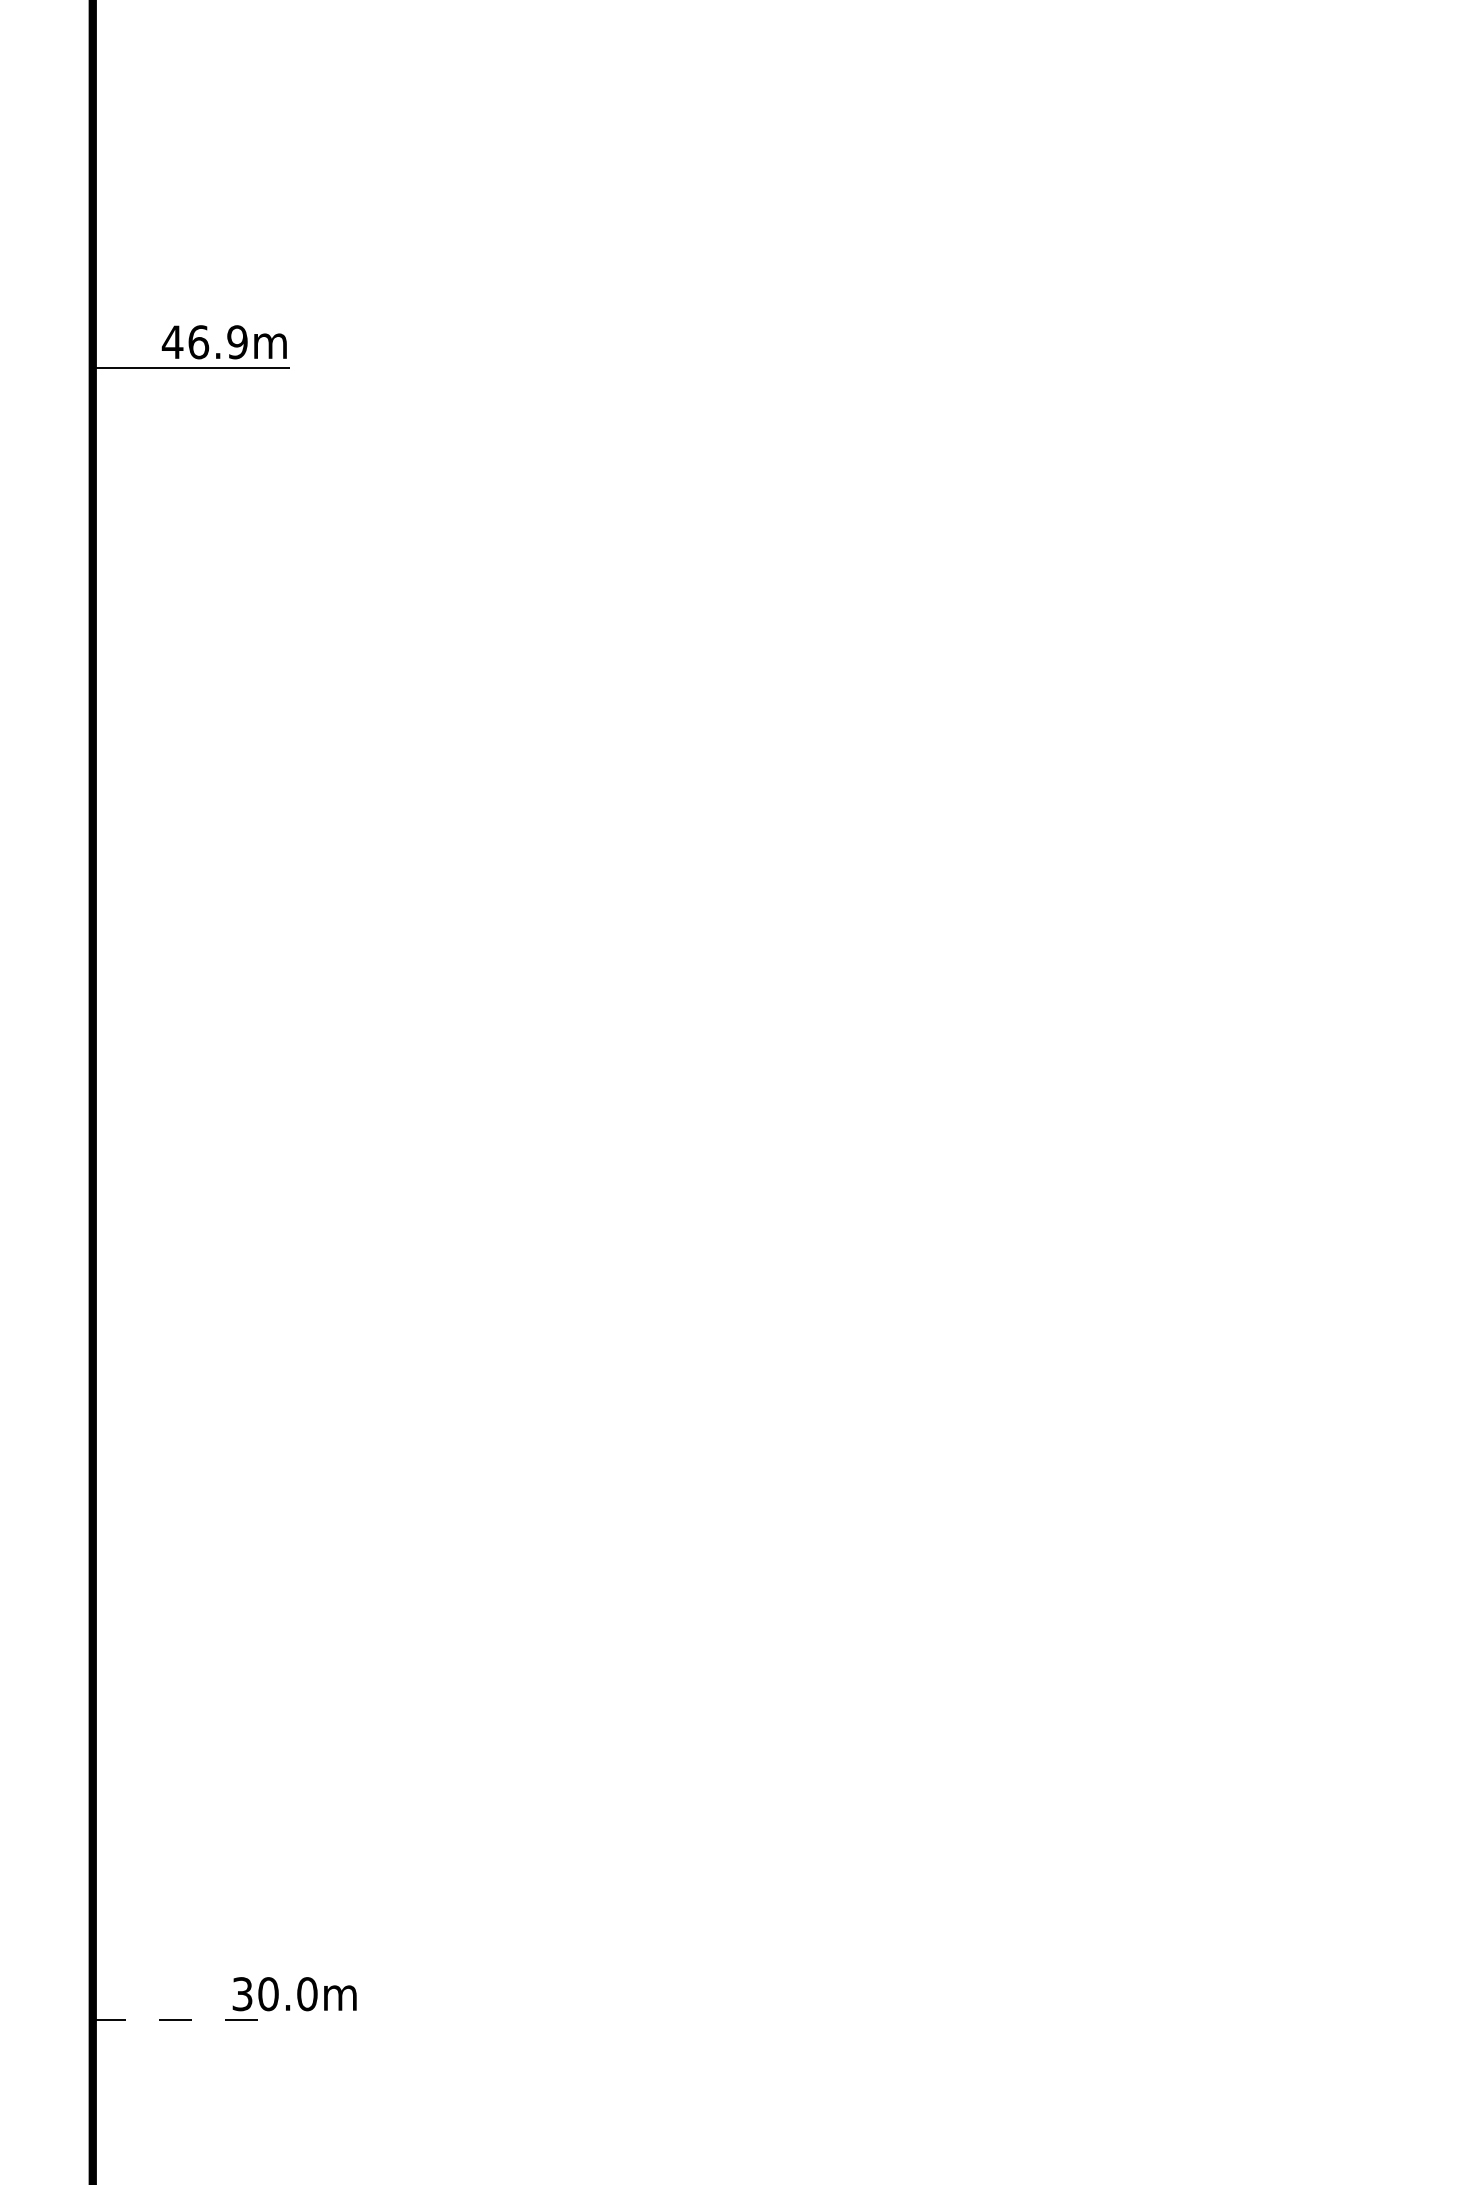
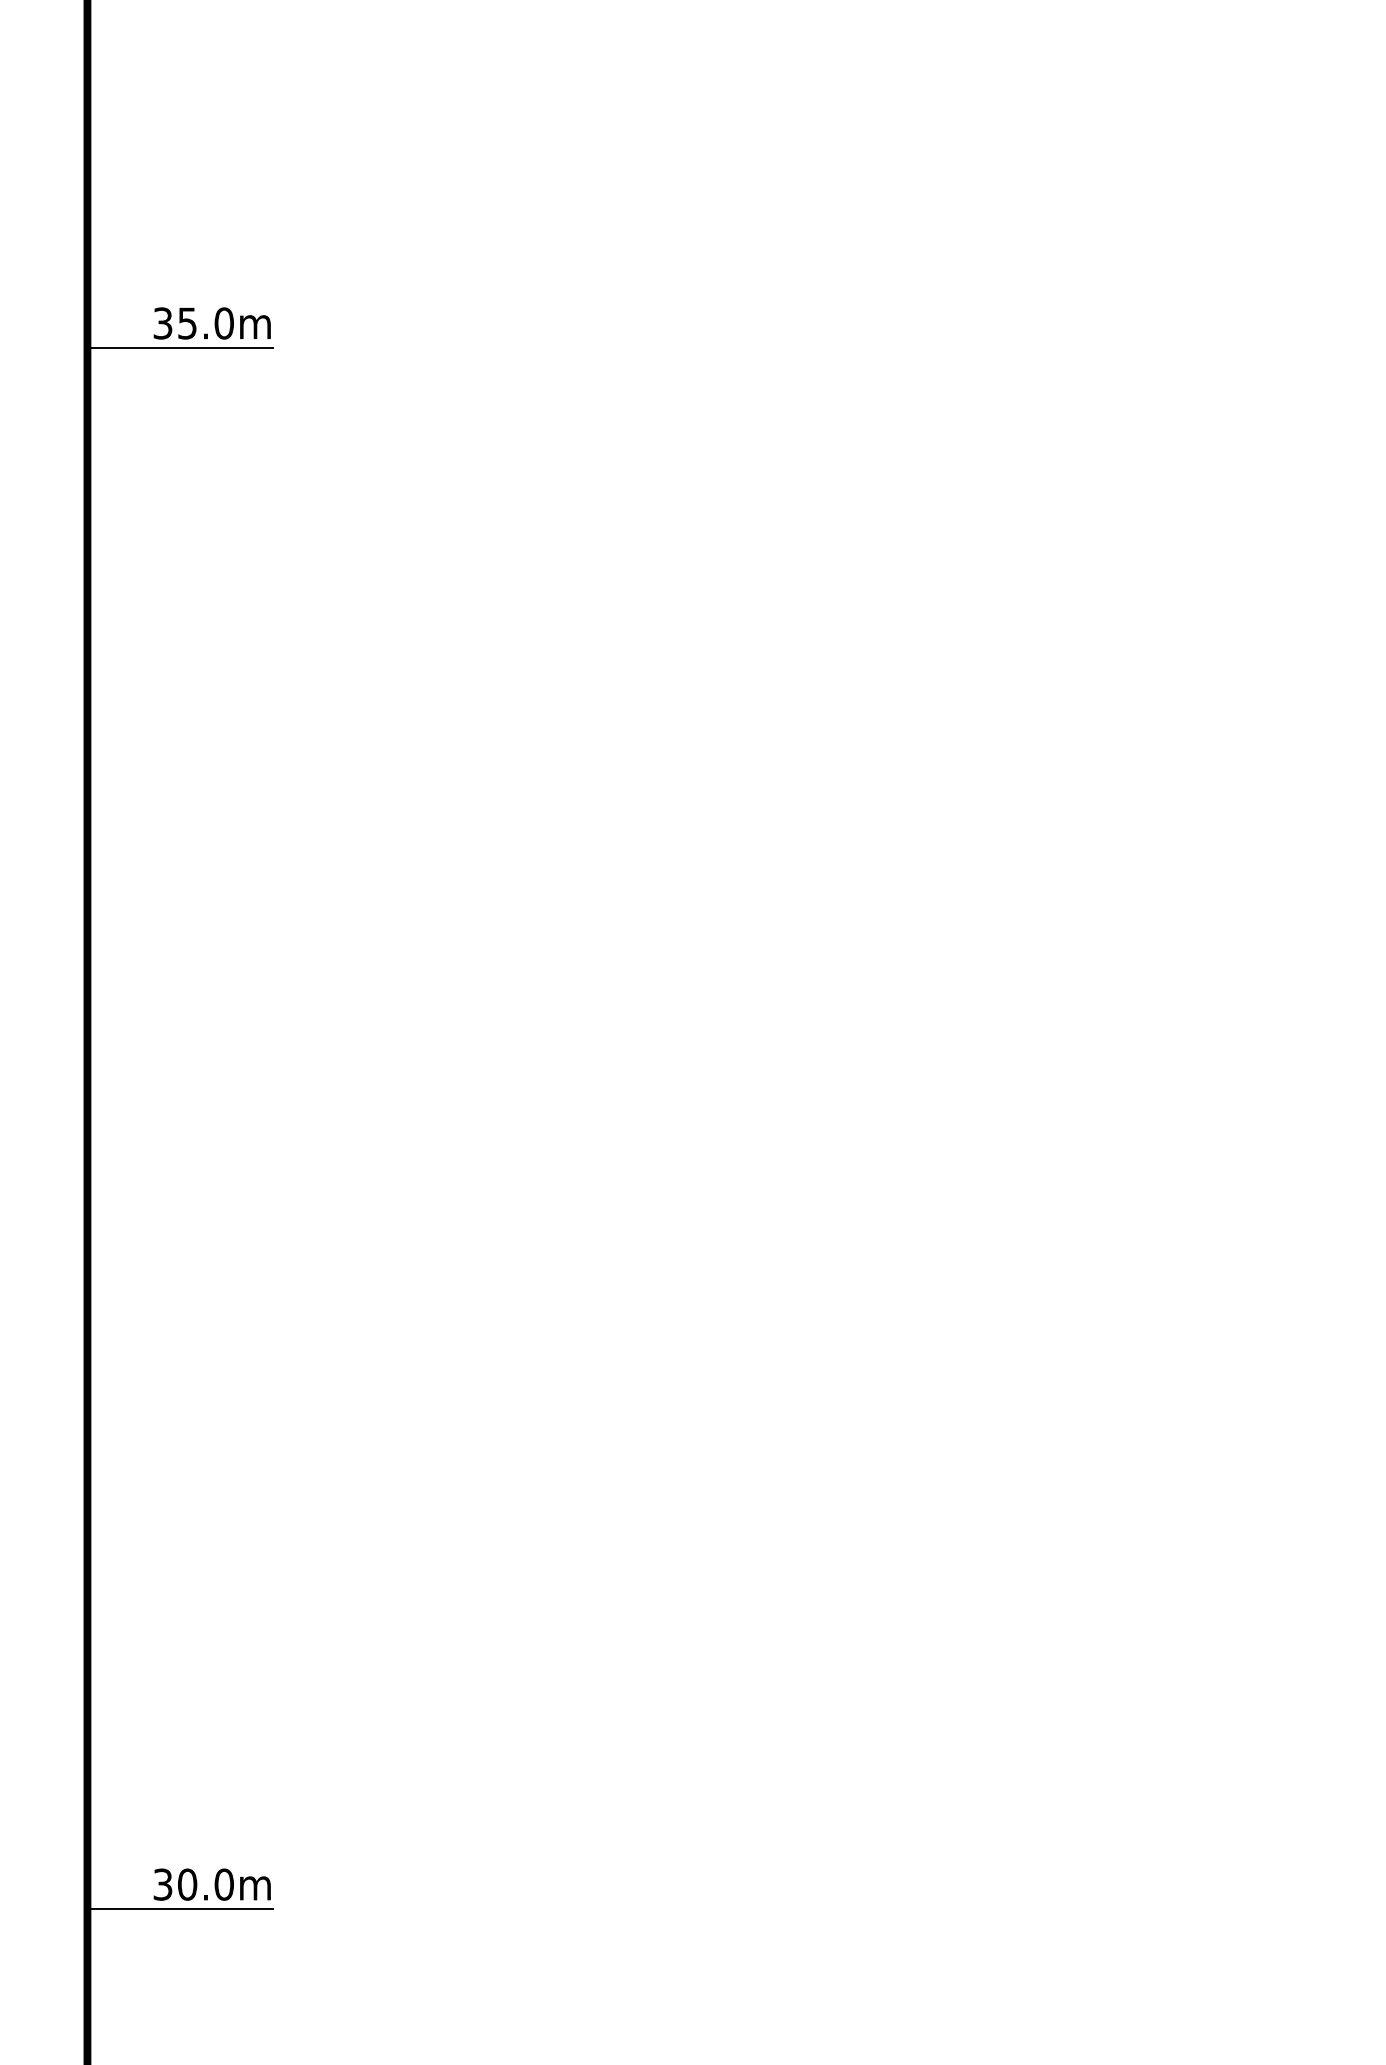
text: (203, 342) -> (192, 323), 46.9m -> 35.0m
text: (293, 1994) -> (211, 1884), moved
line: (192, 2020) -> (181, 1909), dashed -> solid

